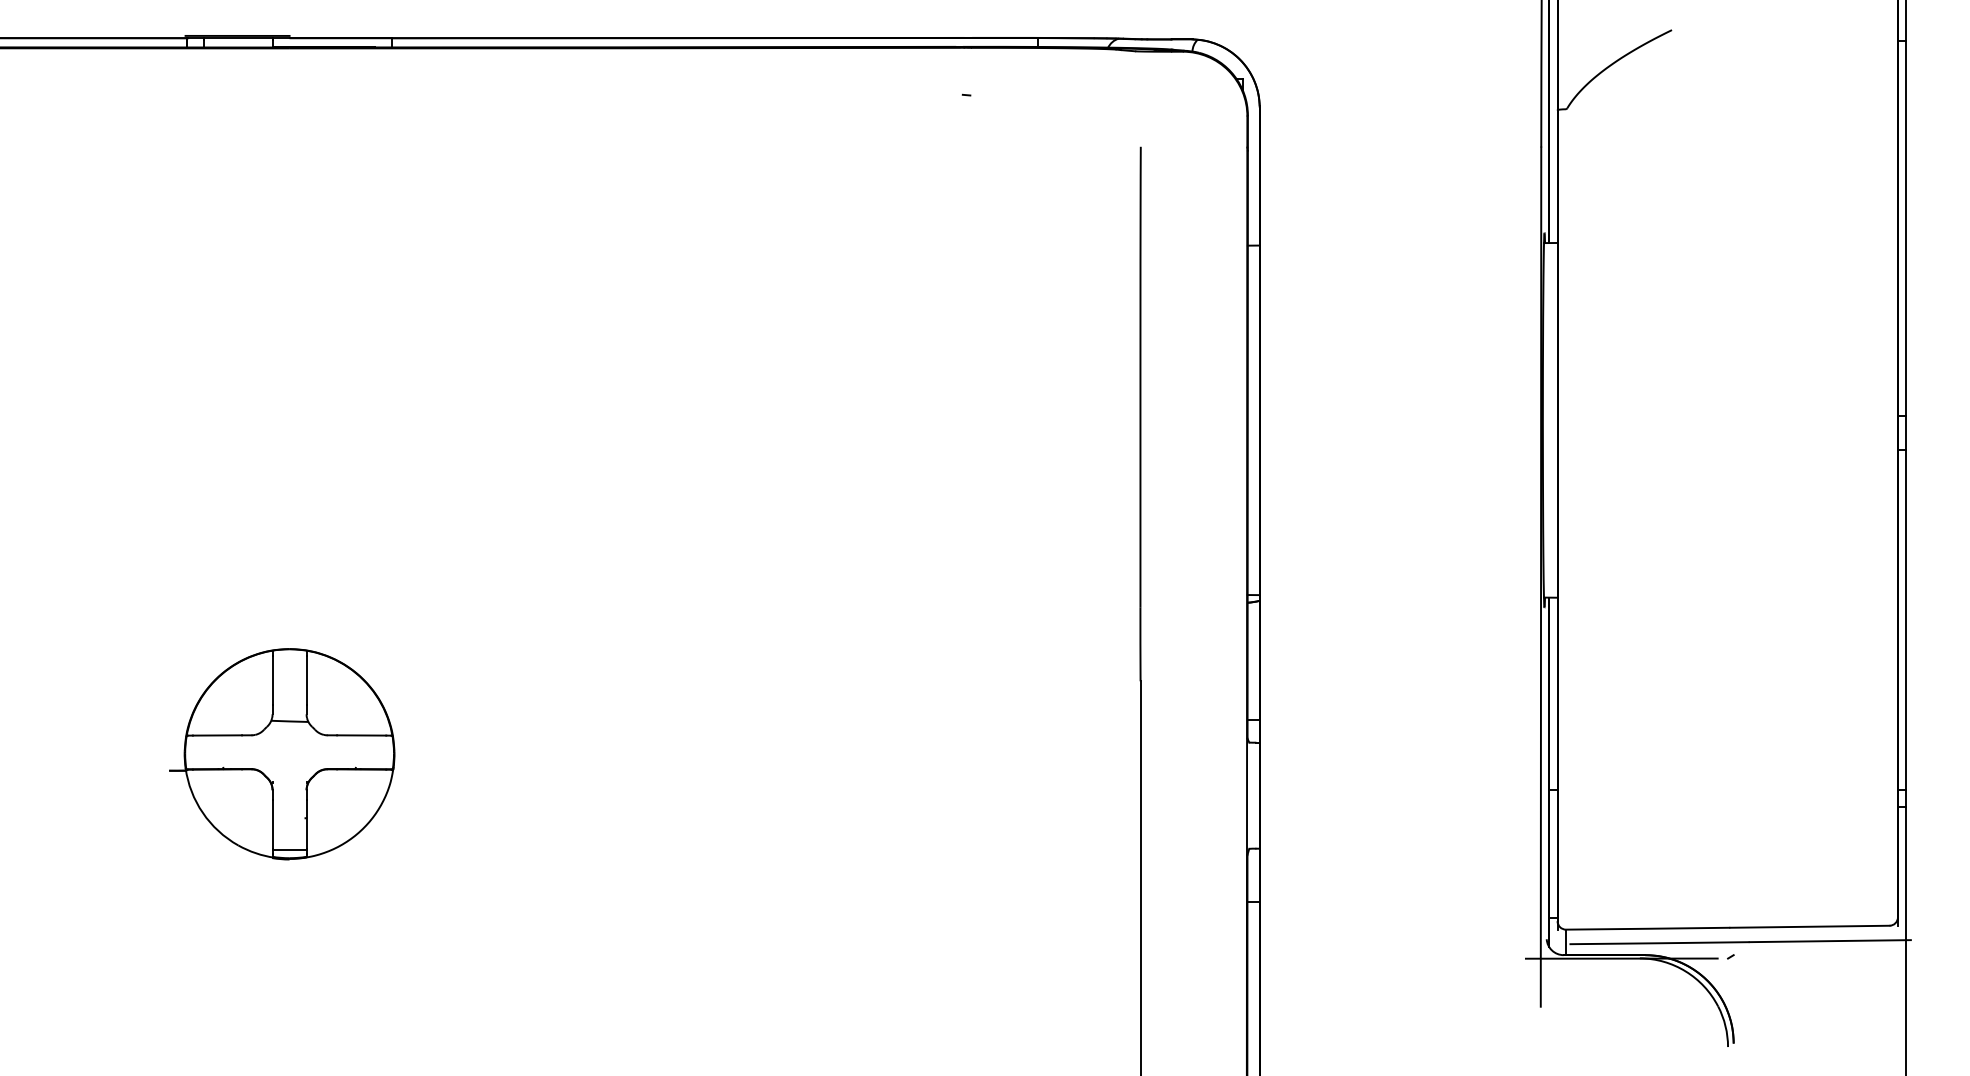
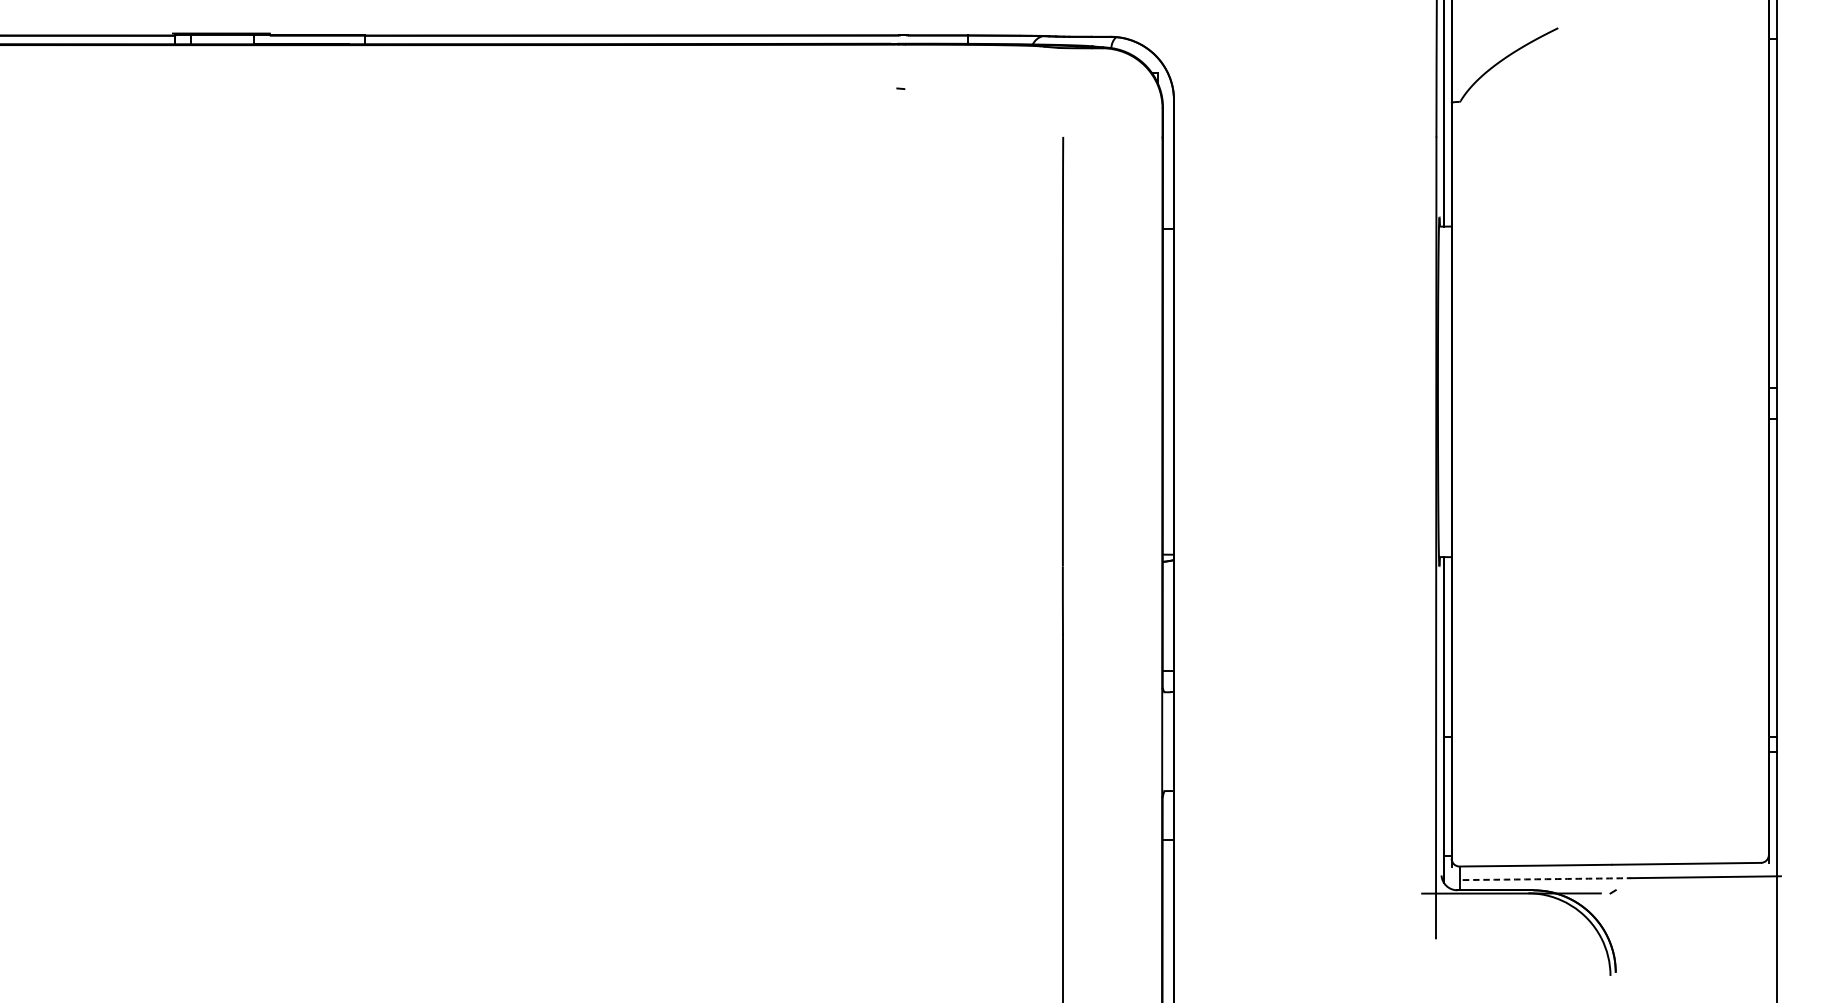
part: (282, 754) -> (263, 703), removed
arc: (1659, 943) -> (1546, 879), solid -> dashed

